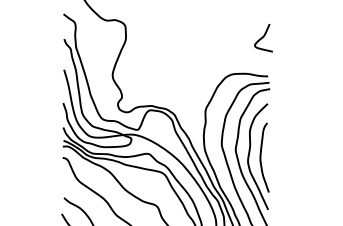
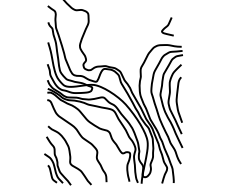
curve: (263, 37) -> (167, 26), moved

